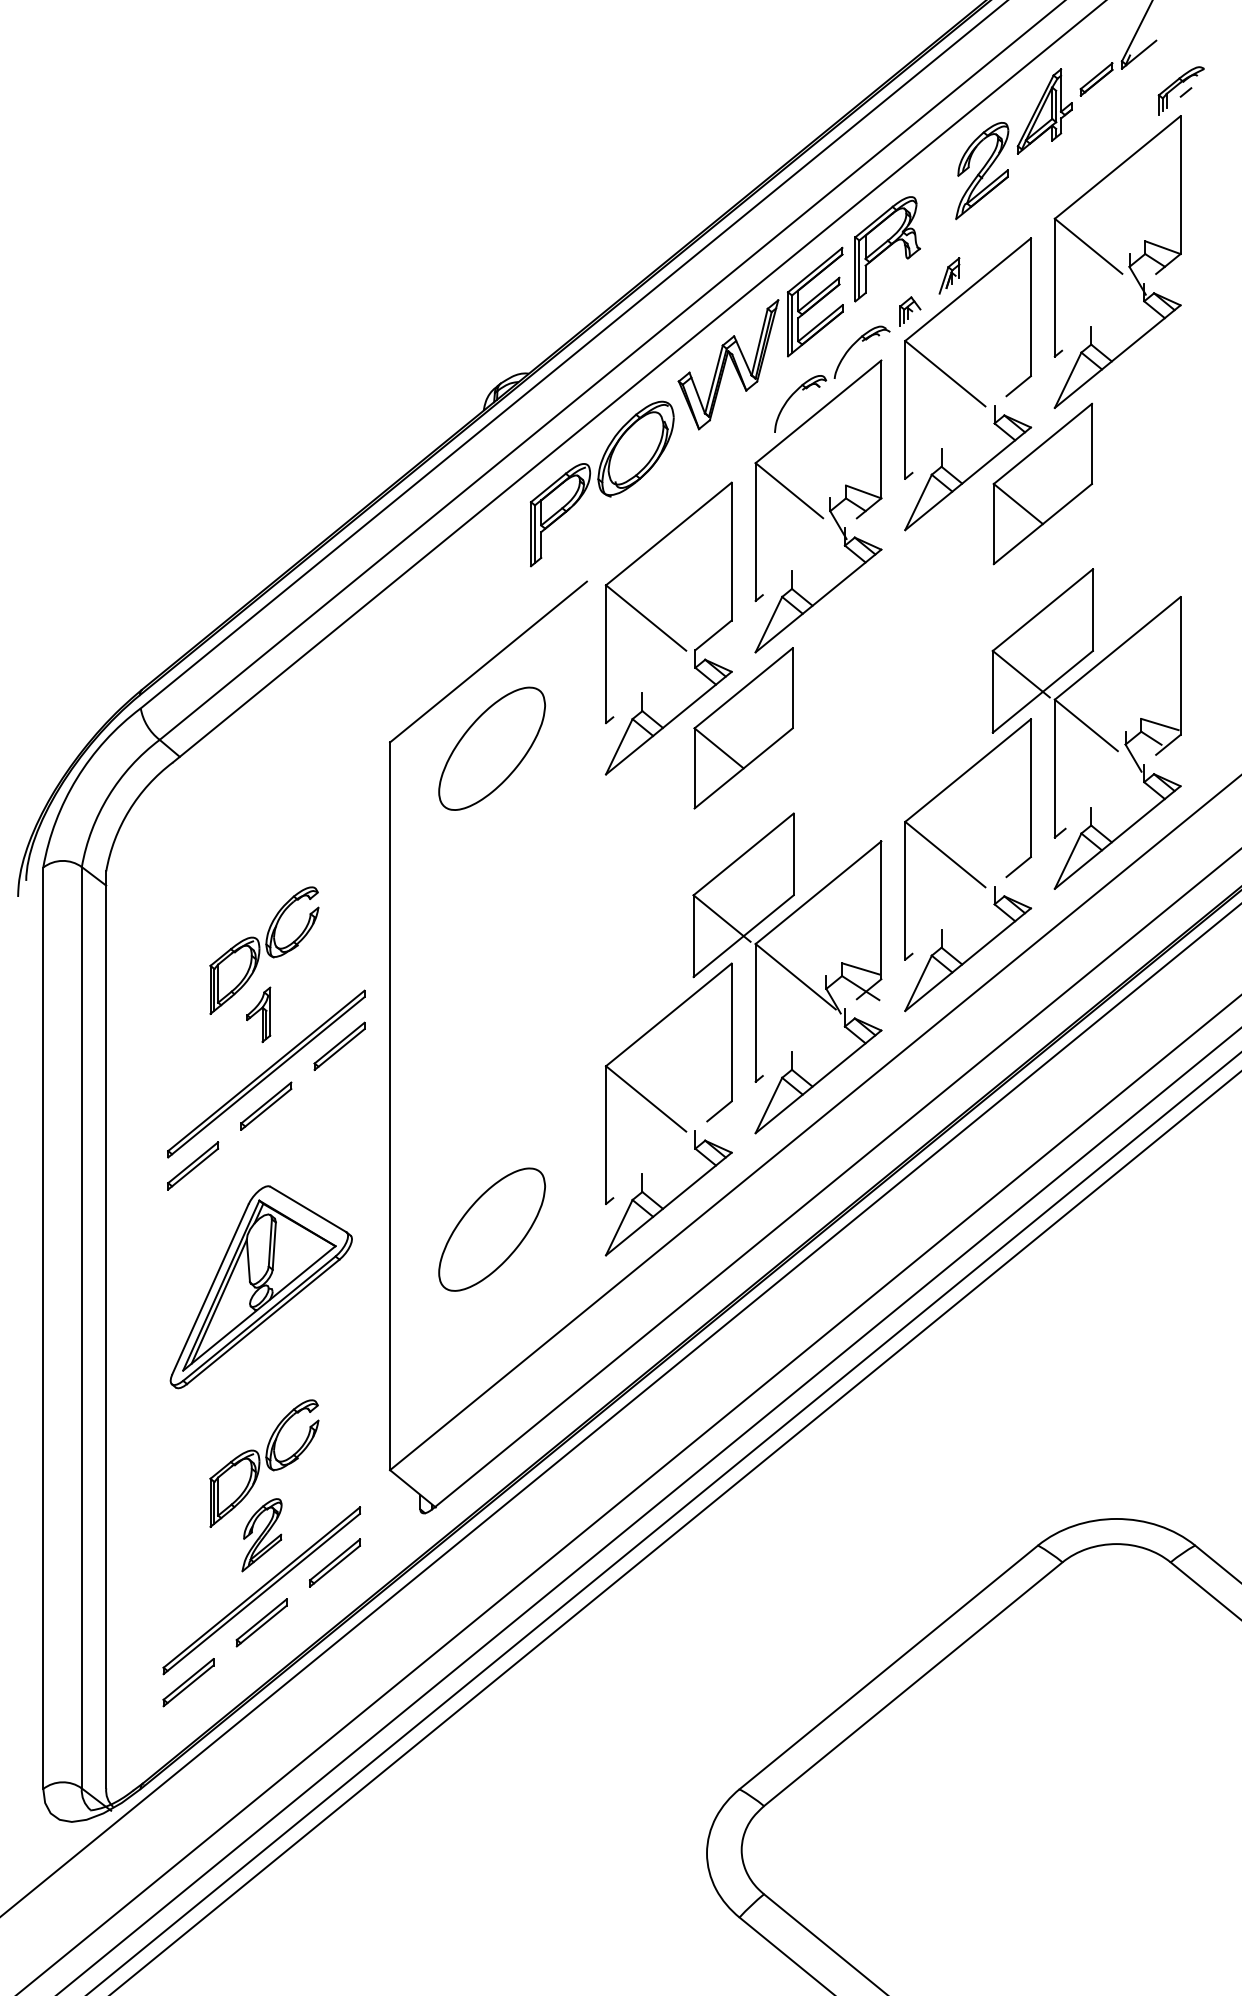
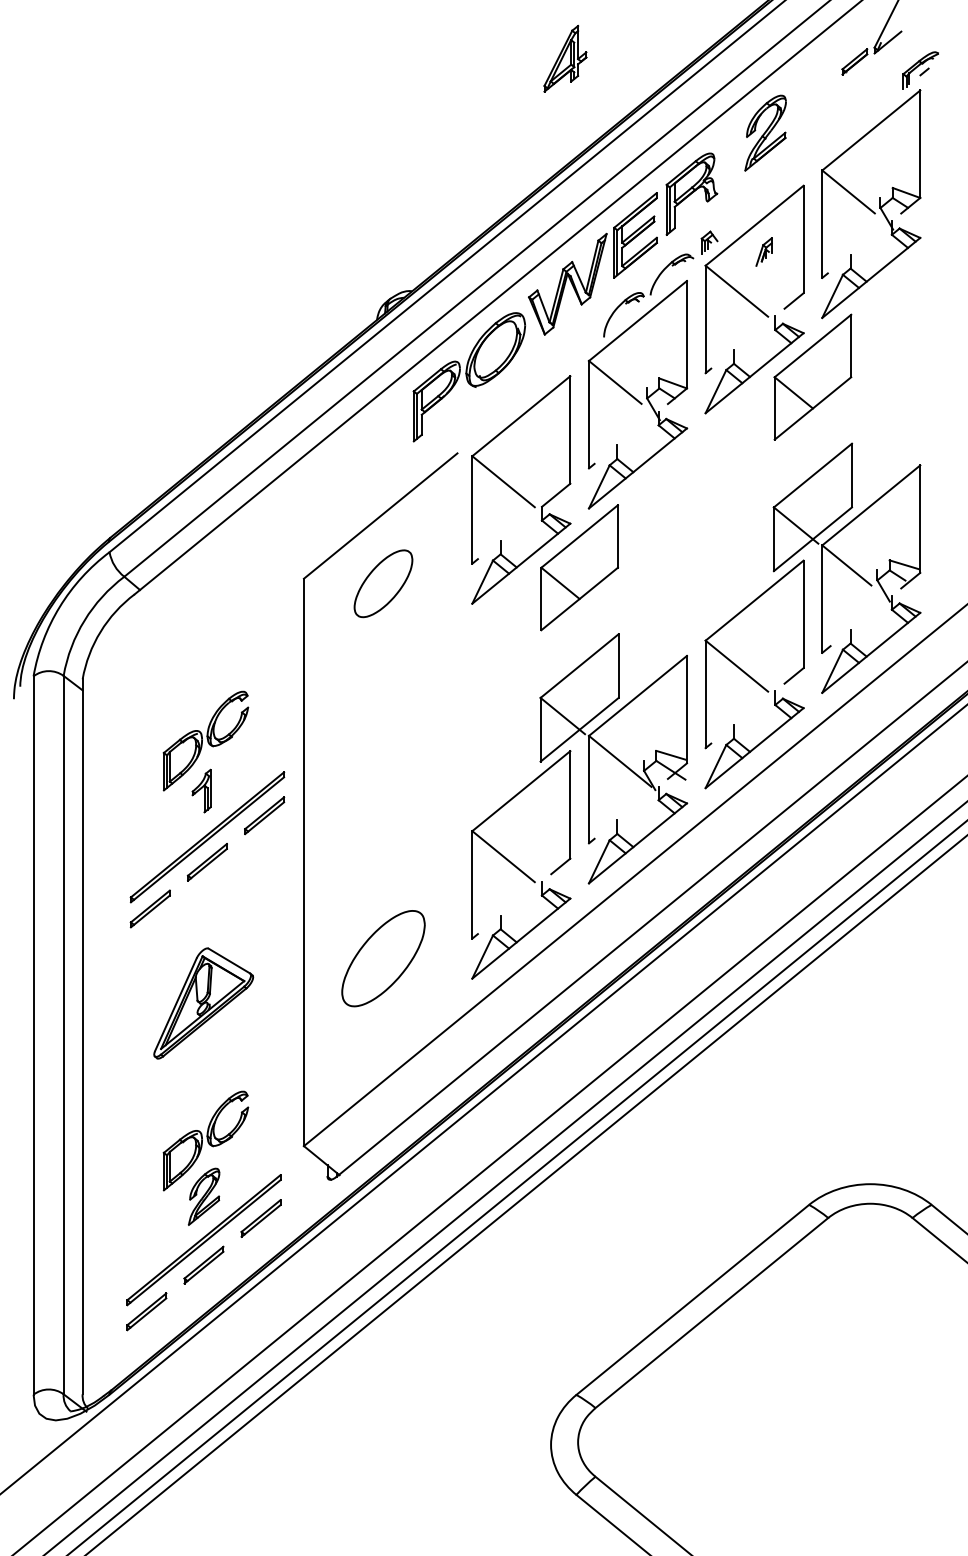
part: (1044, 111) -> (565, 58), moved
part: (948, 275) -> (763, 251), moved
part: (492, 748) -> (383, 583), size x0.7
part: (261, 1287) -> (203, 1003), size x0.7

